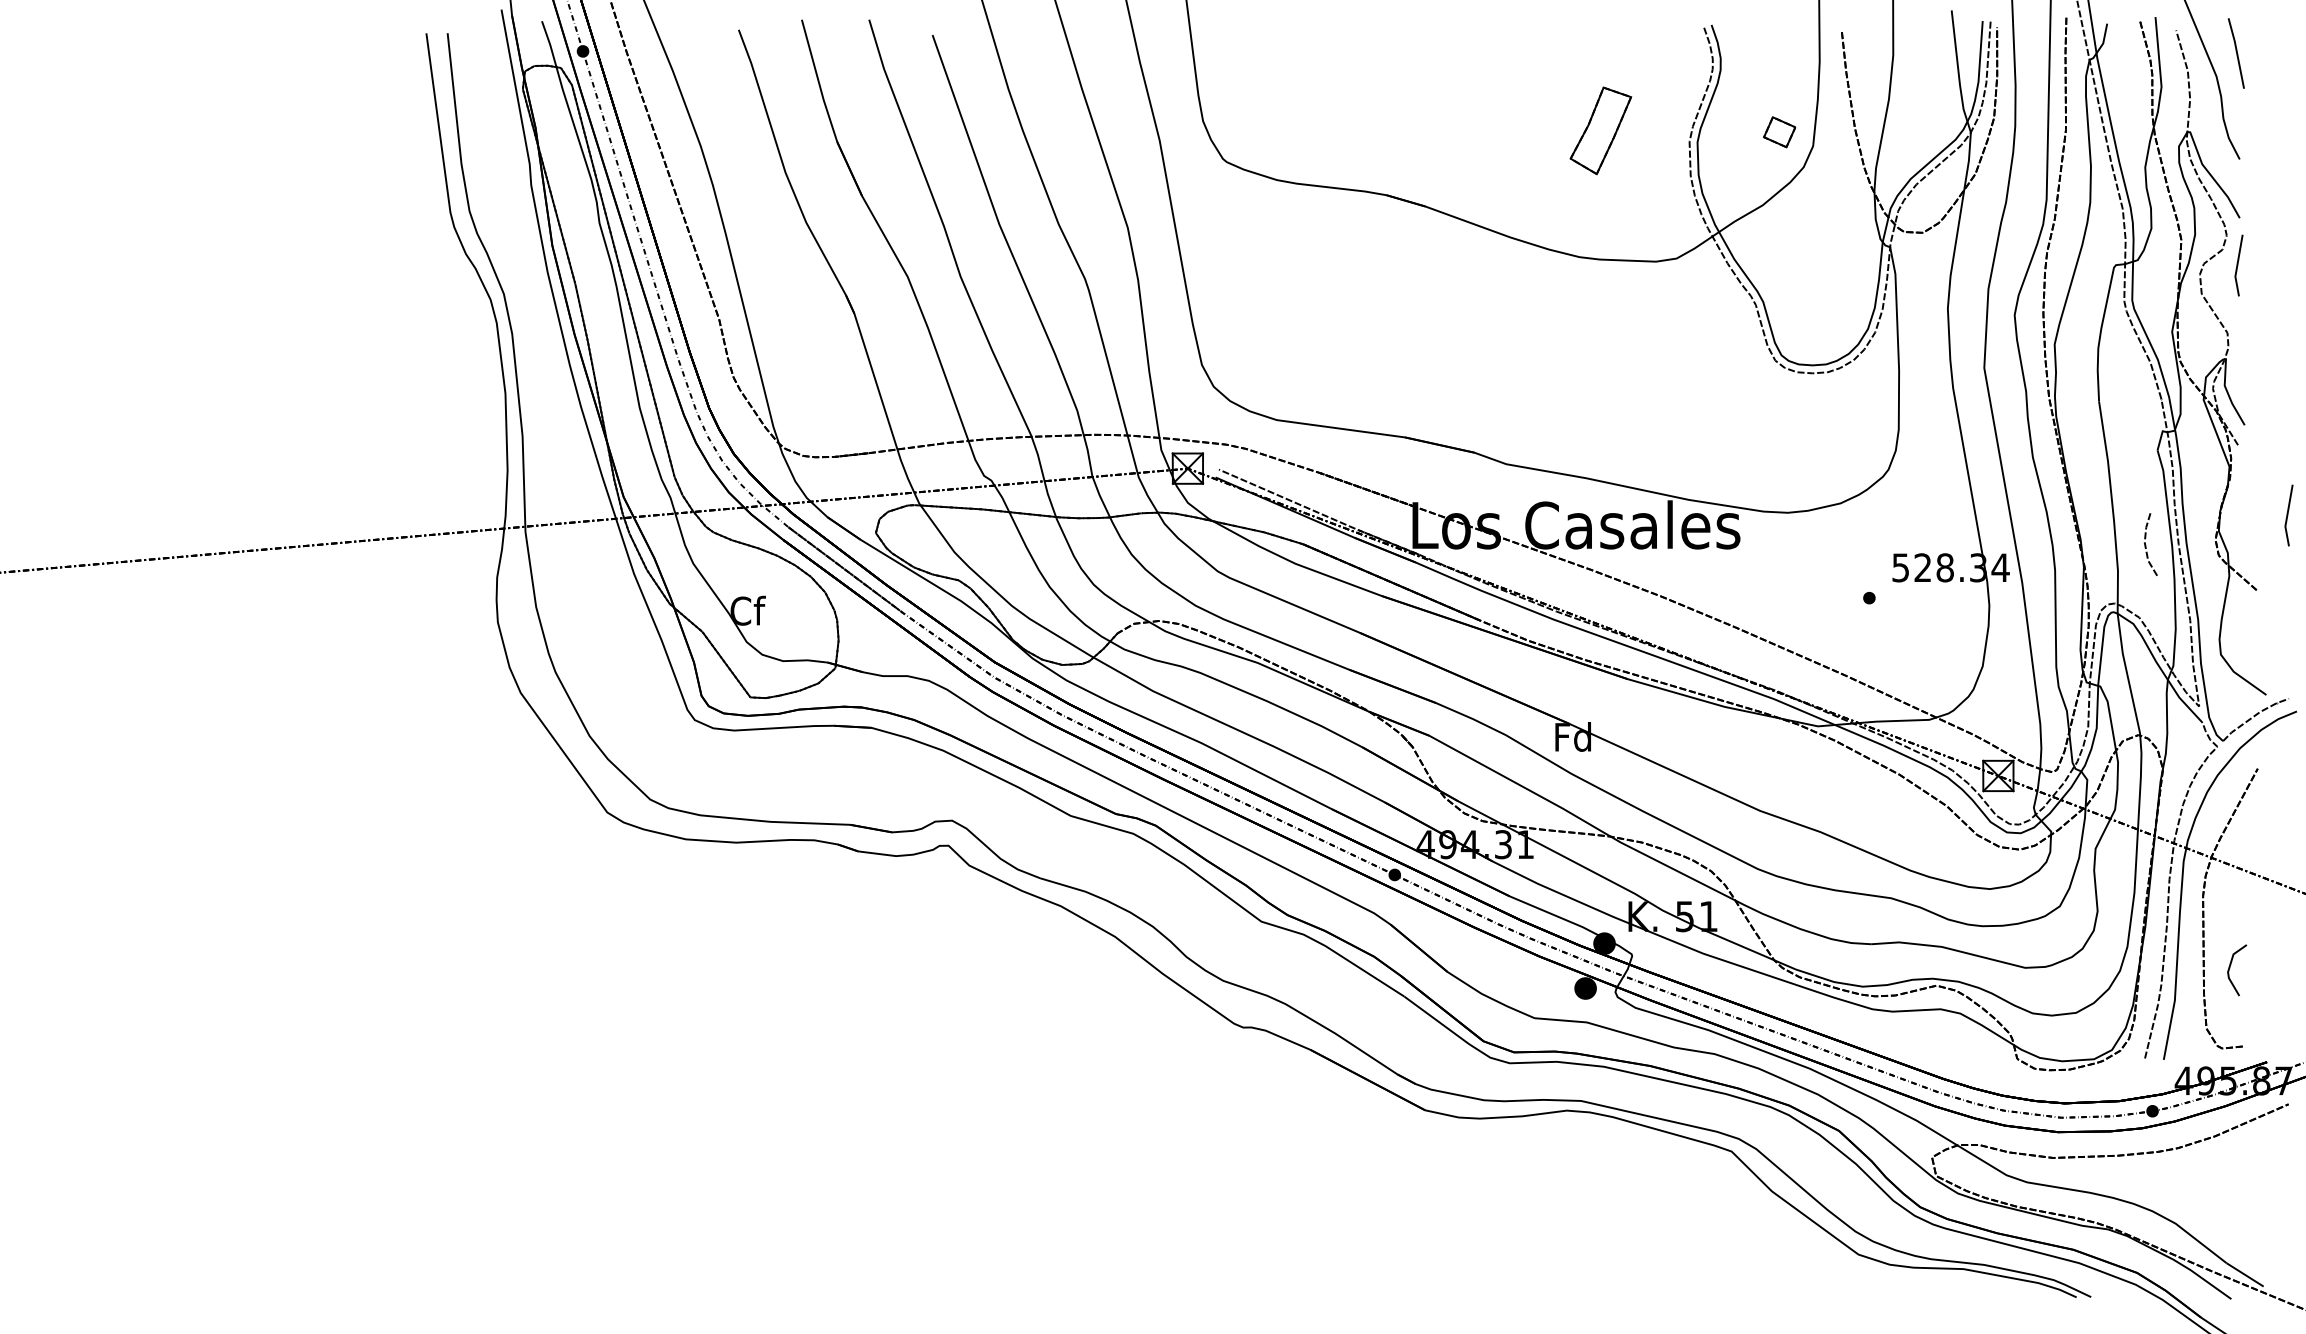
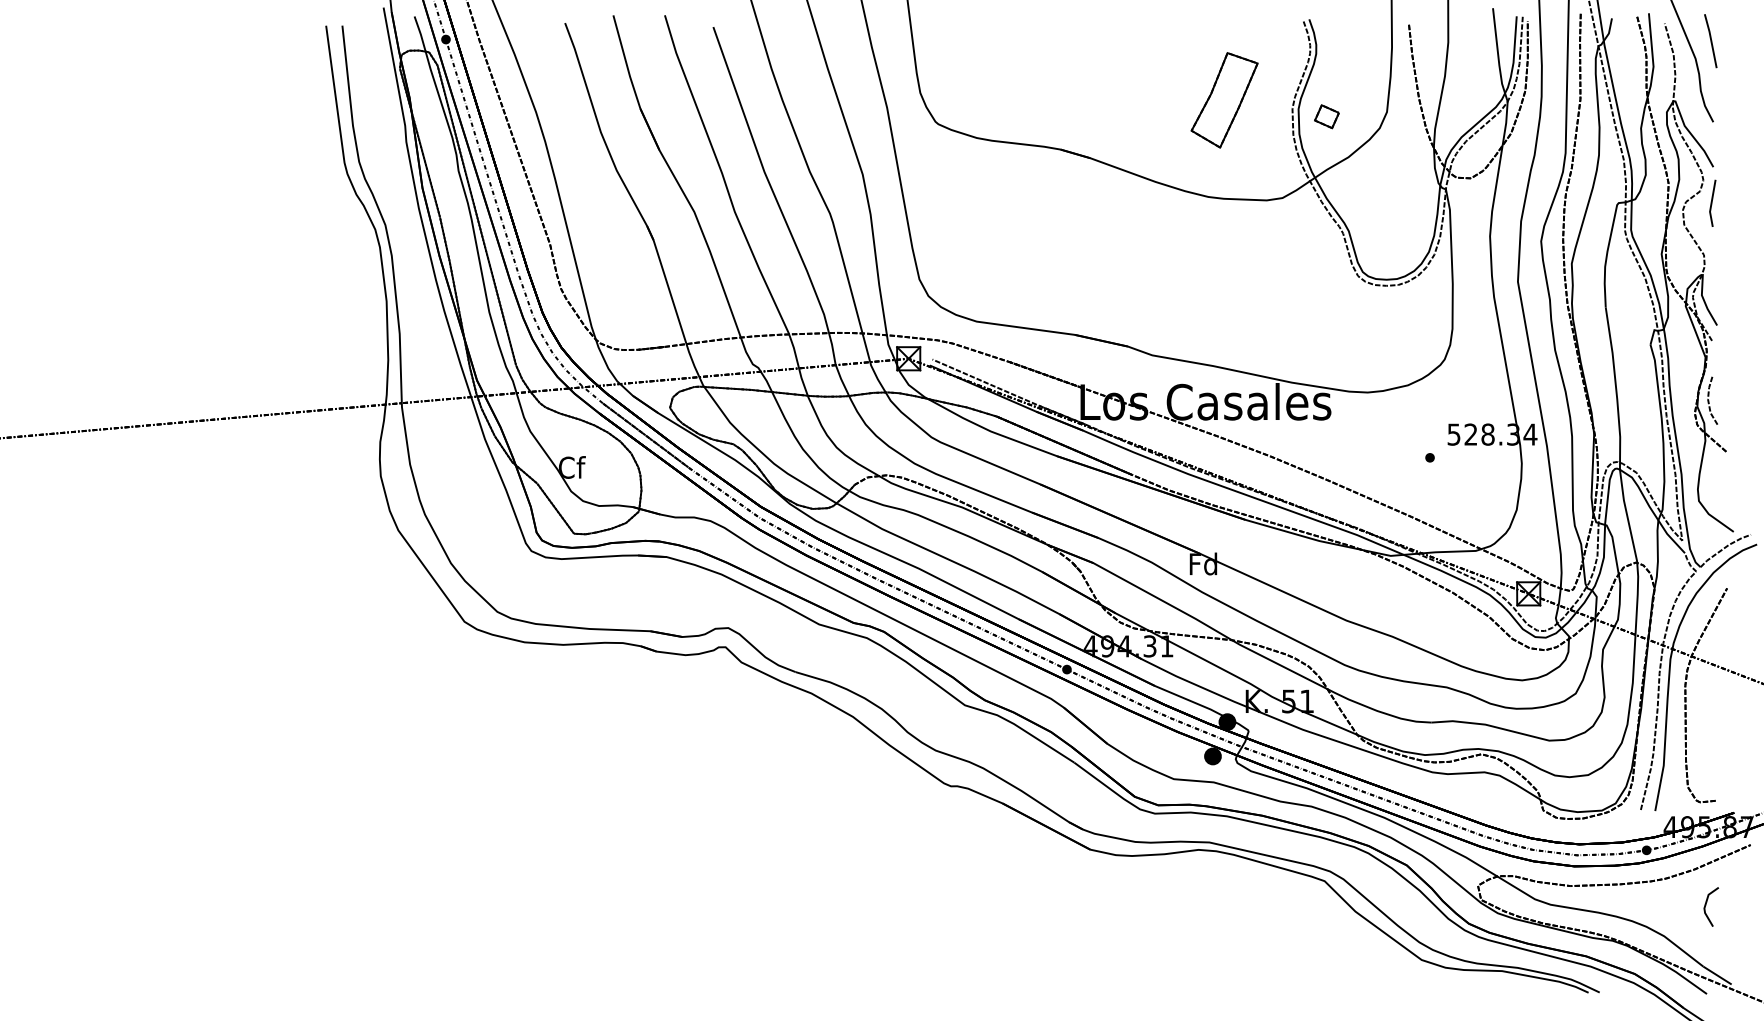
part: (1600, 130) -> (1224, 100), size x1.43
part: (1779, 132) -> (1326, 116), moved
line: (2288, 515) -> (1750, 394), removed
line: (2146, 545) -> (1709, 401), moved
line: (2230, 968) -> (1706, 905), moved

